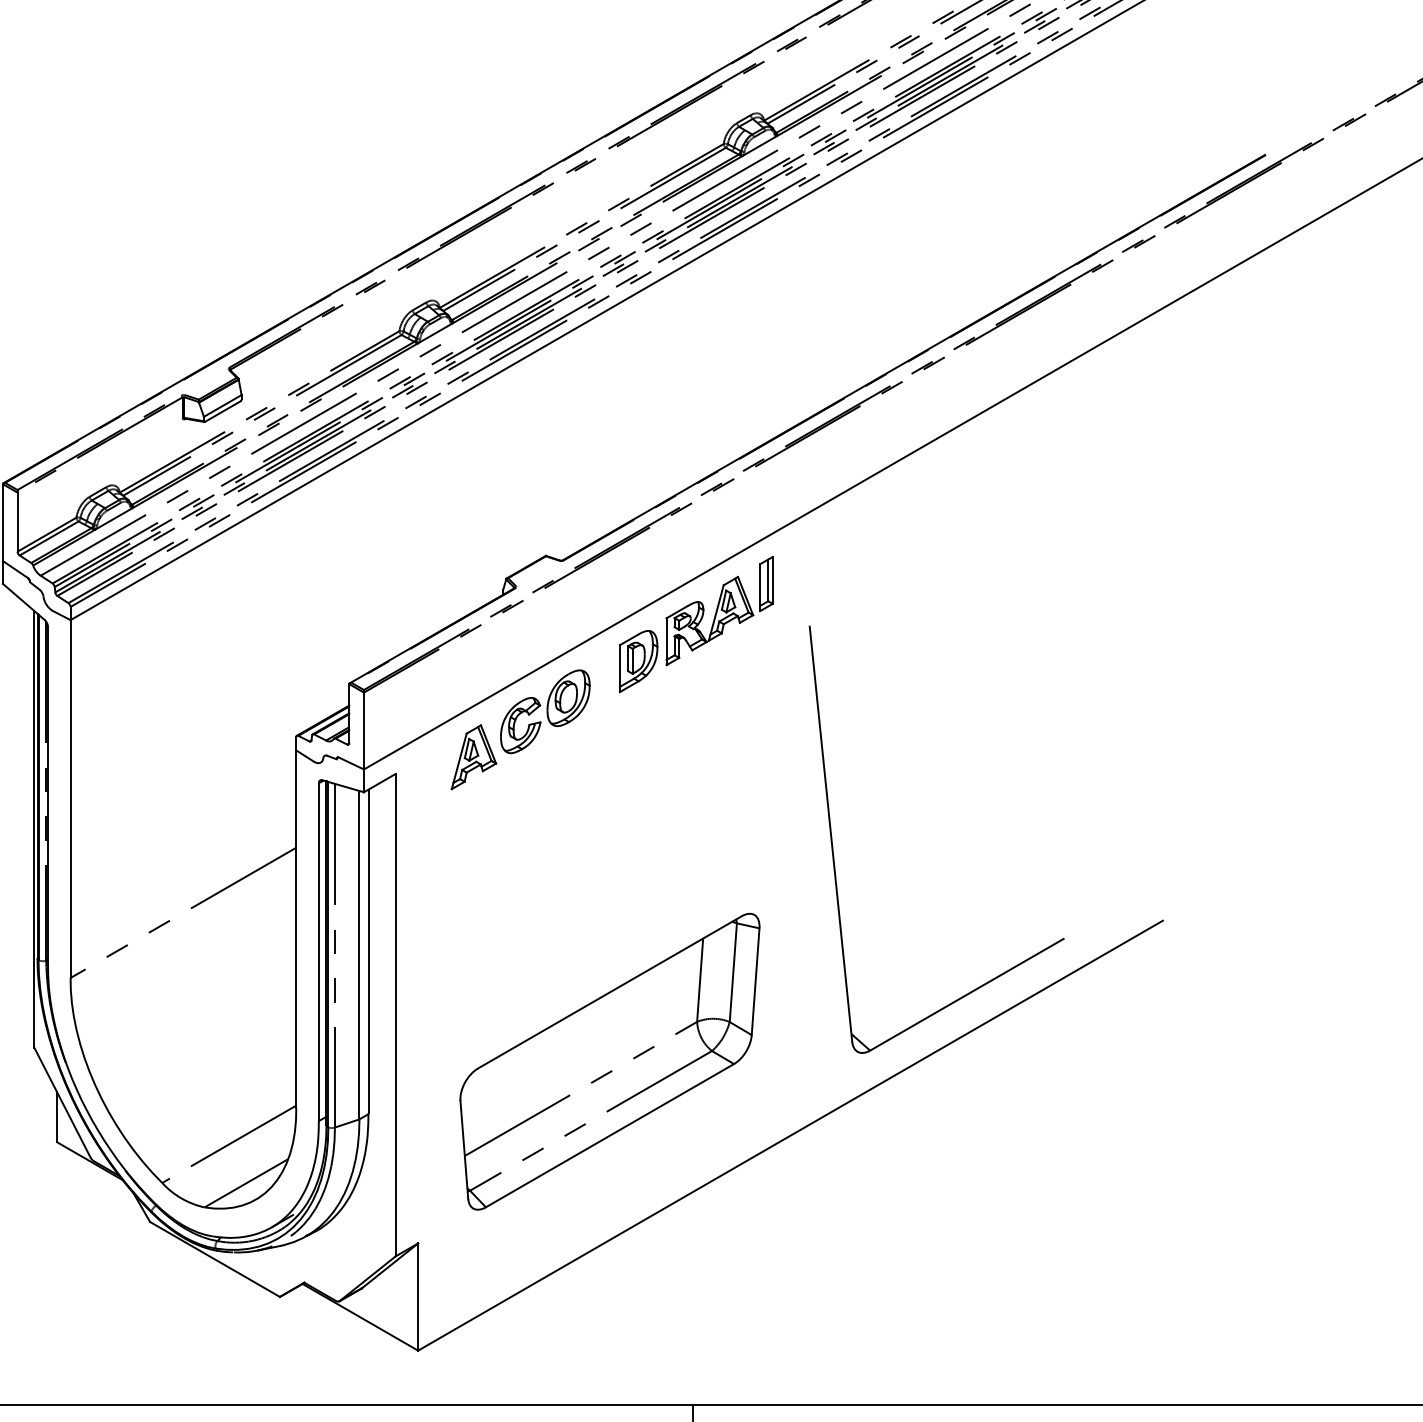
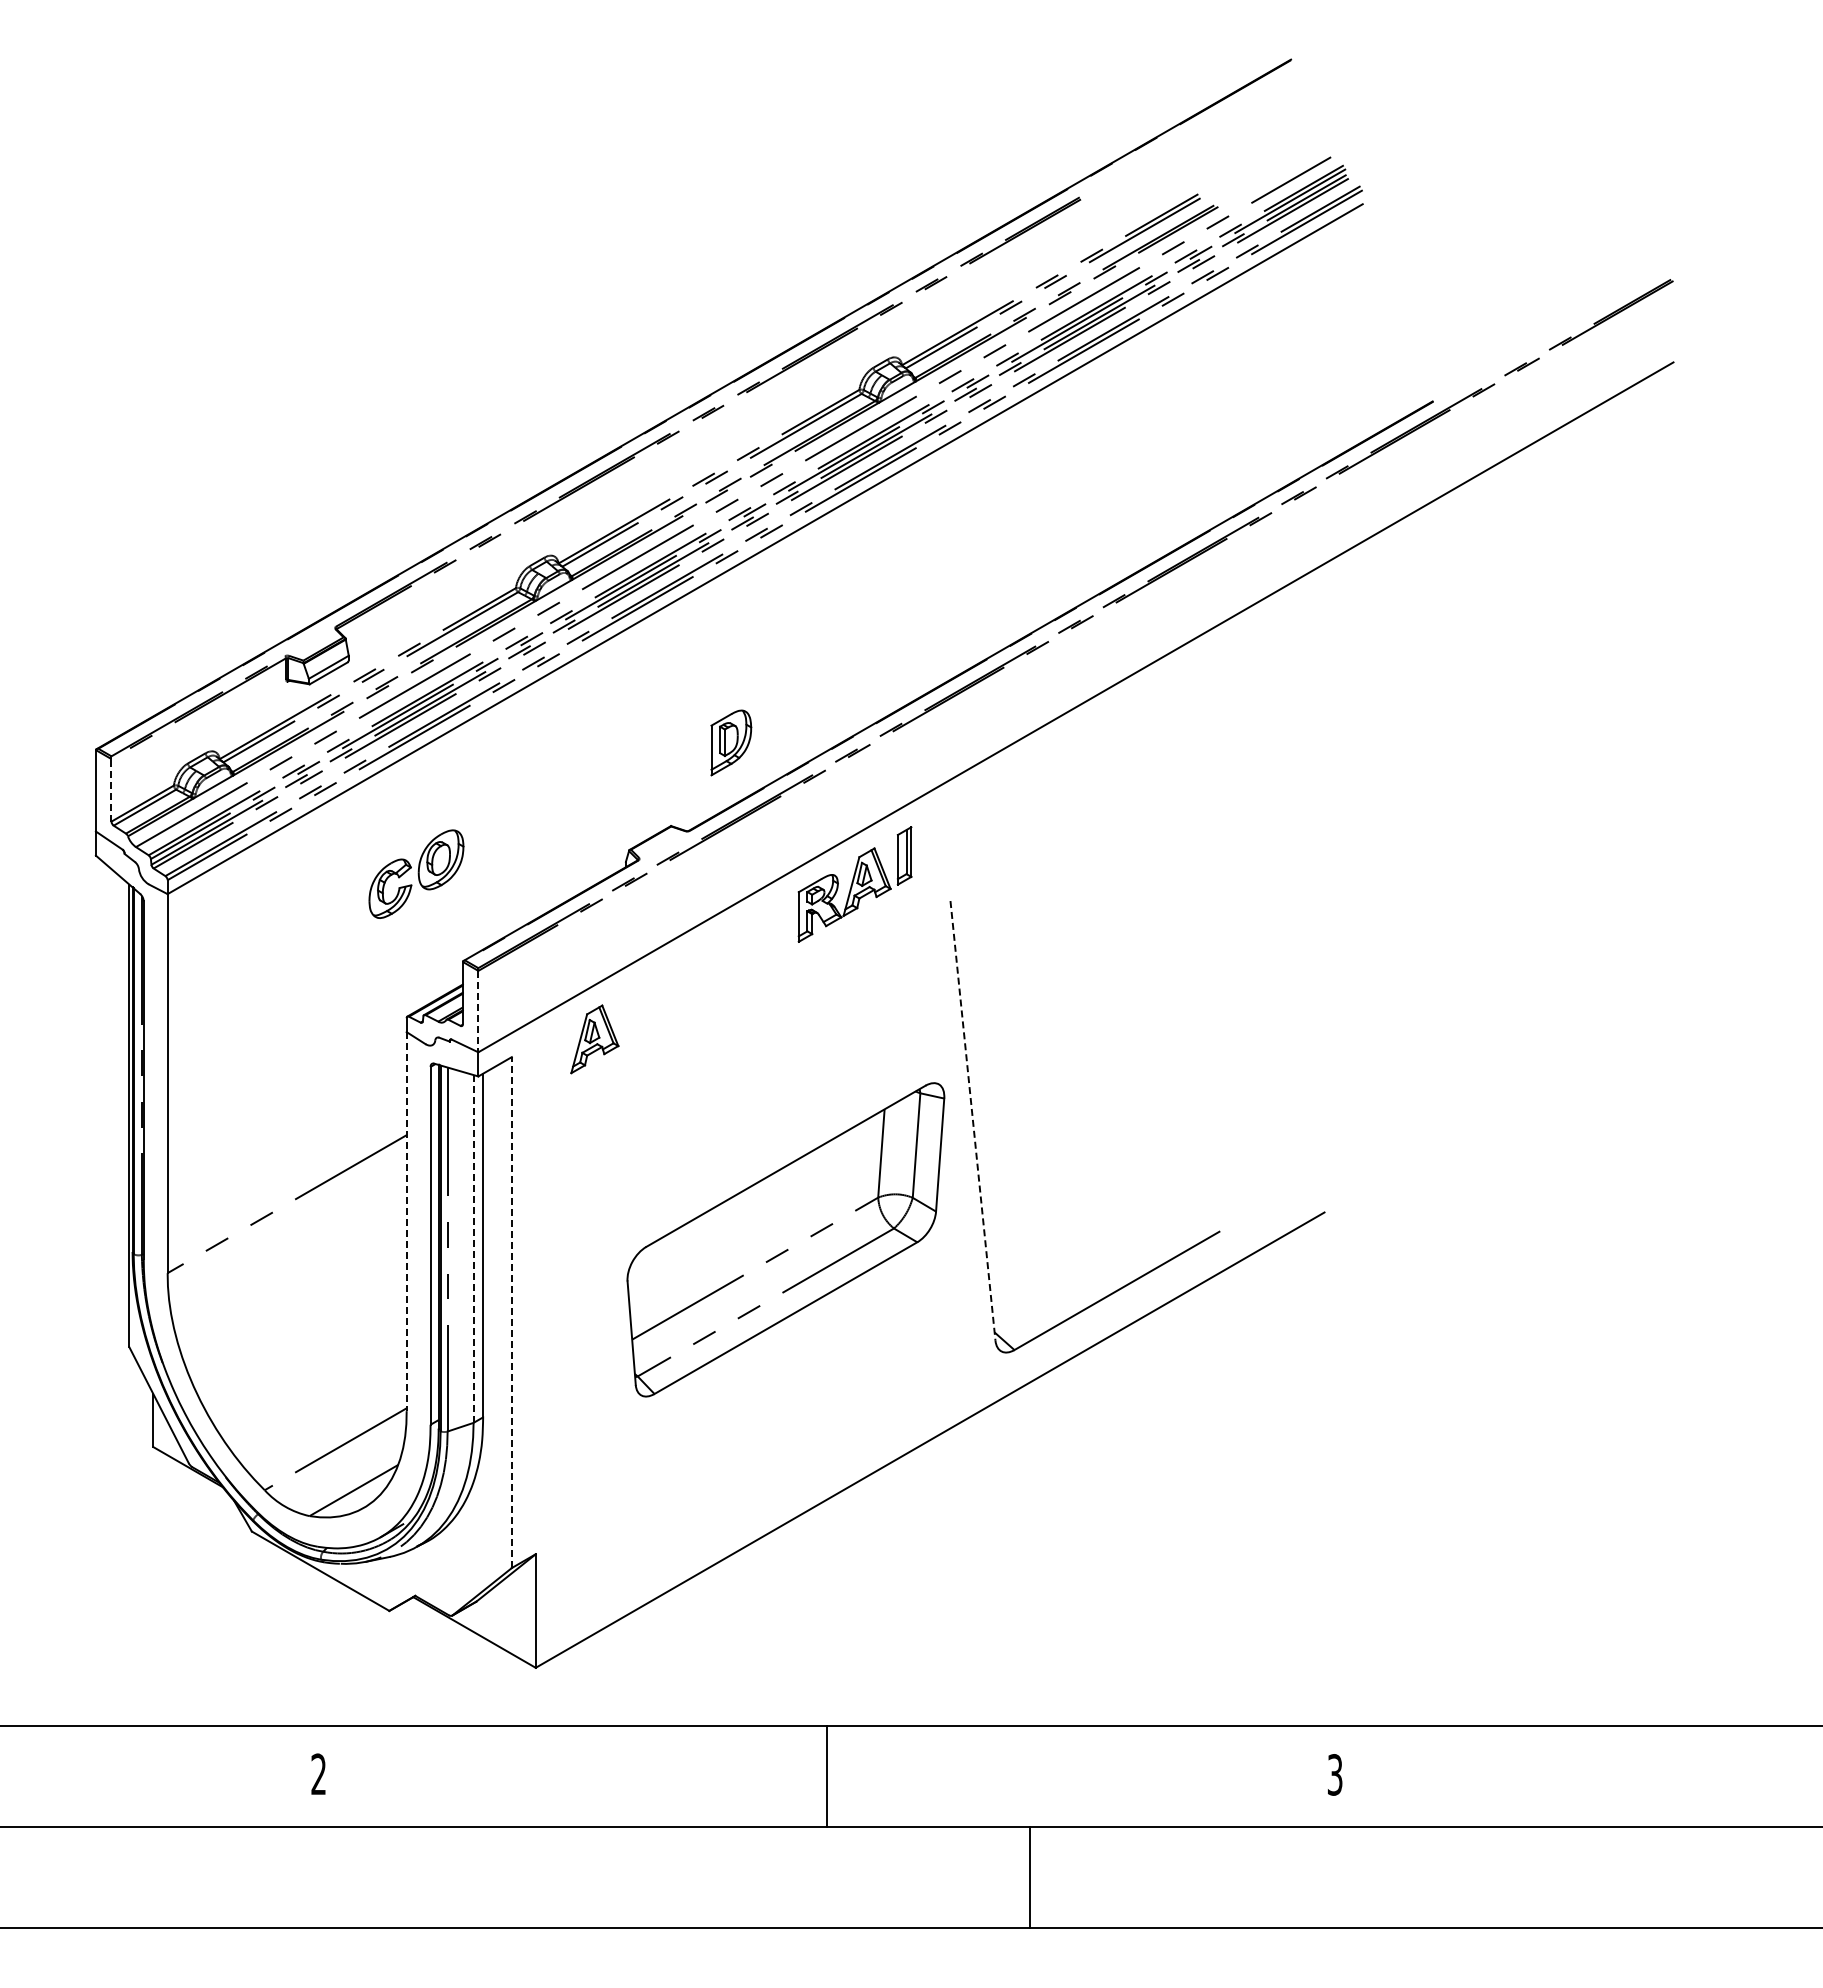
line: (17, 521) -> (111, 789), solid -> dashed
part: (638, 661) -> (731, 742), moved
part: (545, 711) -> (416, 873), moved
line: (364, 730) -> (478, 1011), solid -> dashed
line: (831, 834) -> (973, 1121), solid -> dashed
line: (296, 929) -> (406, 1221), solid -> dashed
line: (359, 954) -> (473, 1248), solid -> dashed
line: (395, 1015) -> (511, 1312), solid -> dashed
part: (609, 1061) -> (785, 1239), moved

